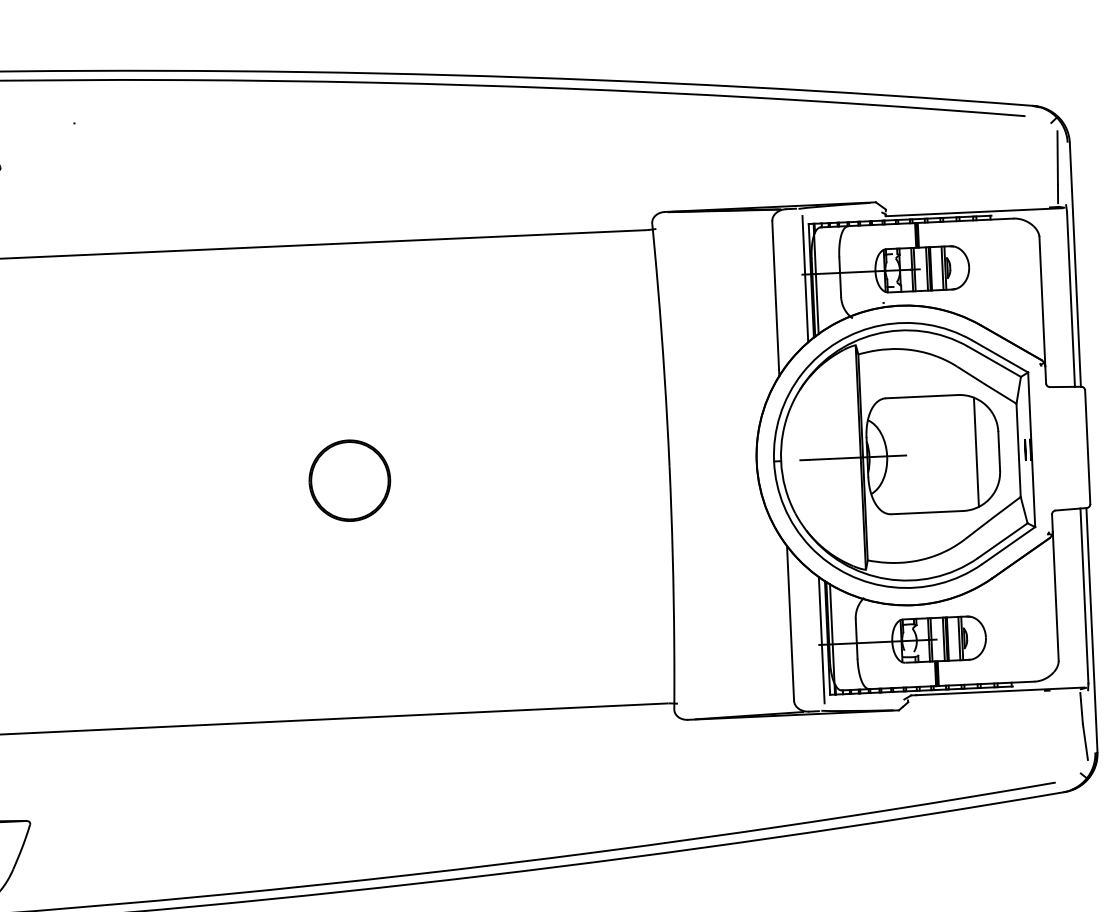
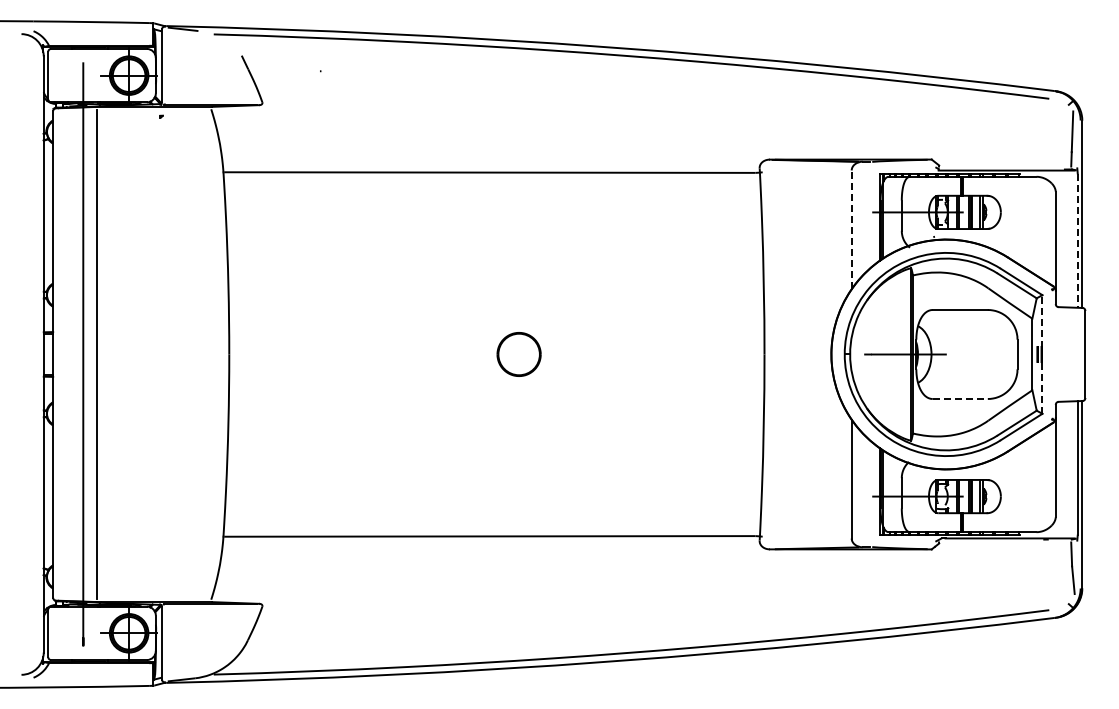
line: (805, 278) -> (875, 215), removed
line: (775, 298) -> (851, 229), solid -> dashed
line: (1070, 300) -> (1077, 241), solid -> dashed
line: (1031, 449) -> (1042, 354), solid -> dashed
line: (977, 452) -> (1000, 354), removed
part: (348, 480) -> (518, 354), size x0.7
line: (927, 511) -> (960, 398), solid -> dashed
line: (822, 639) -> (875, 492), removed

